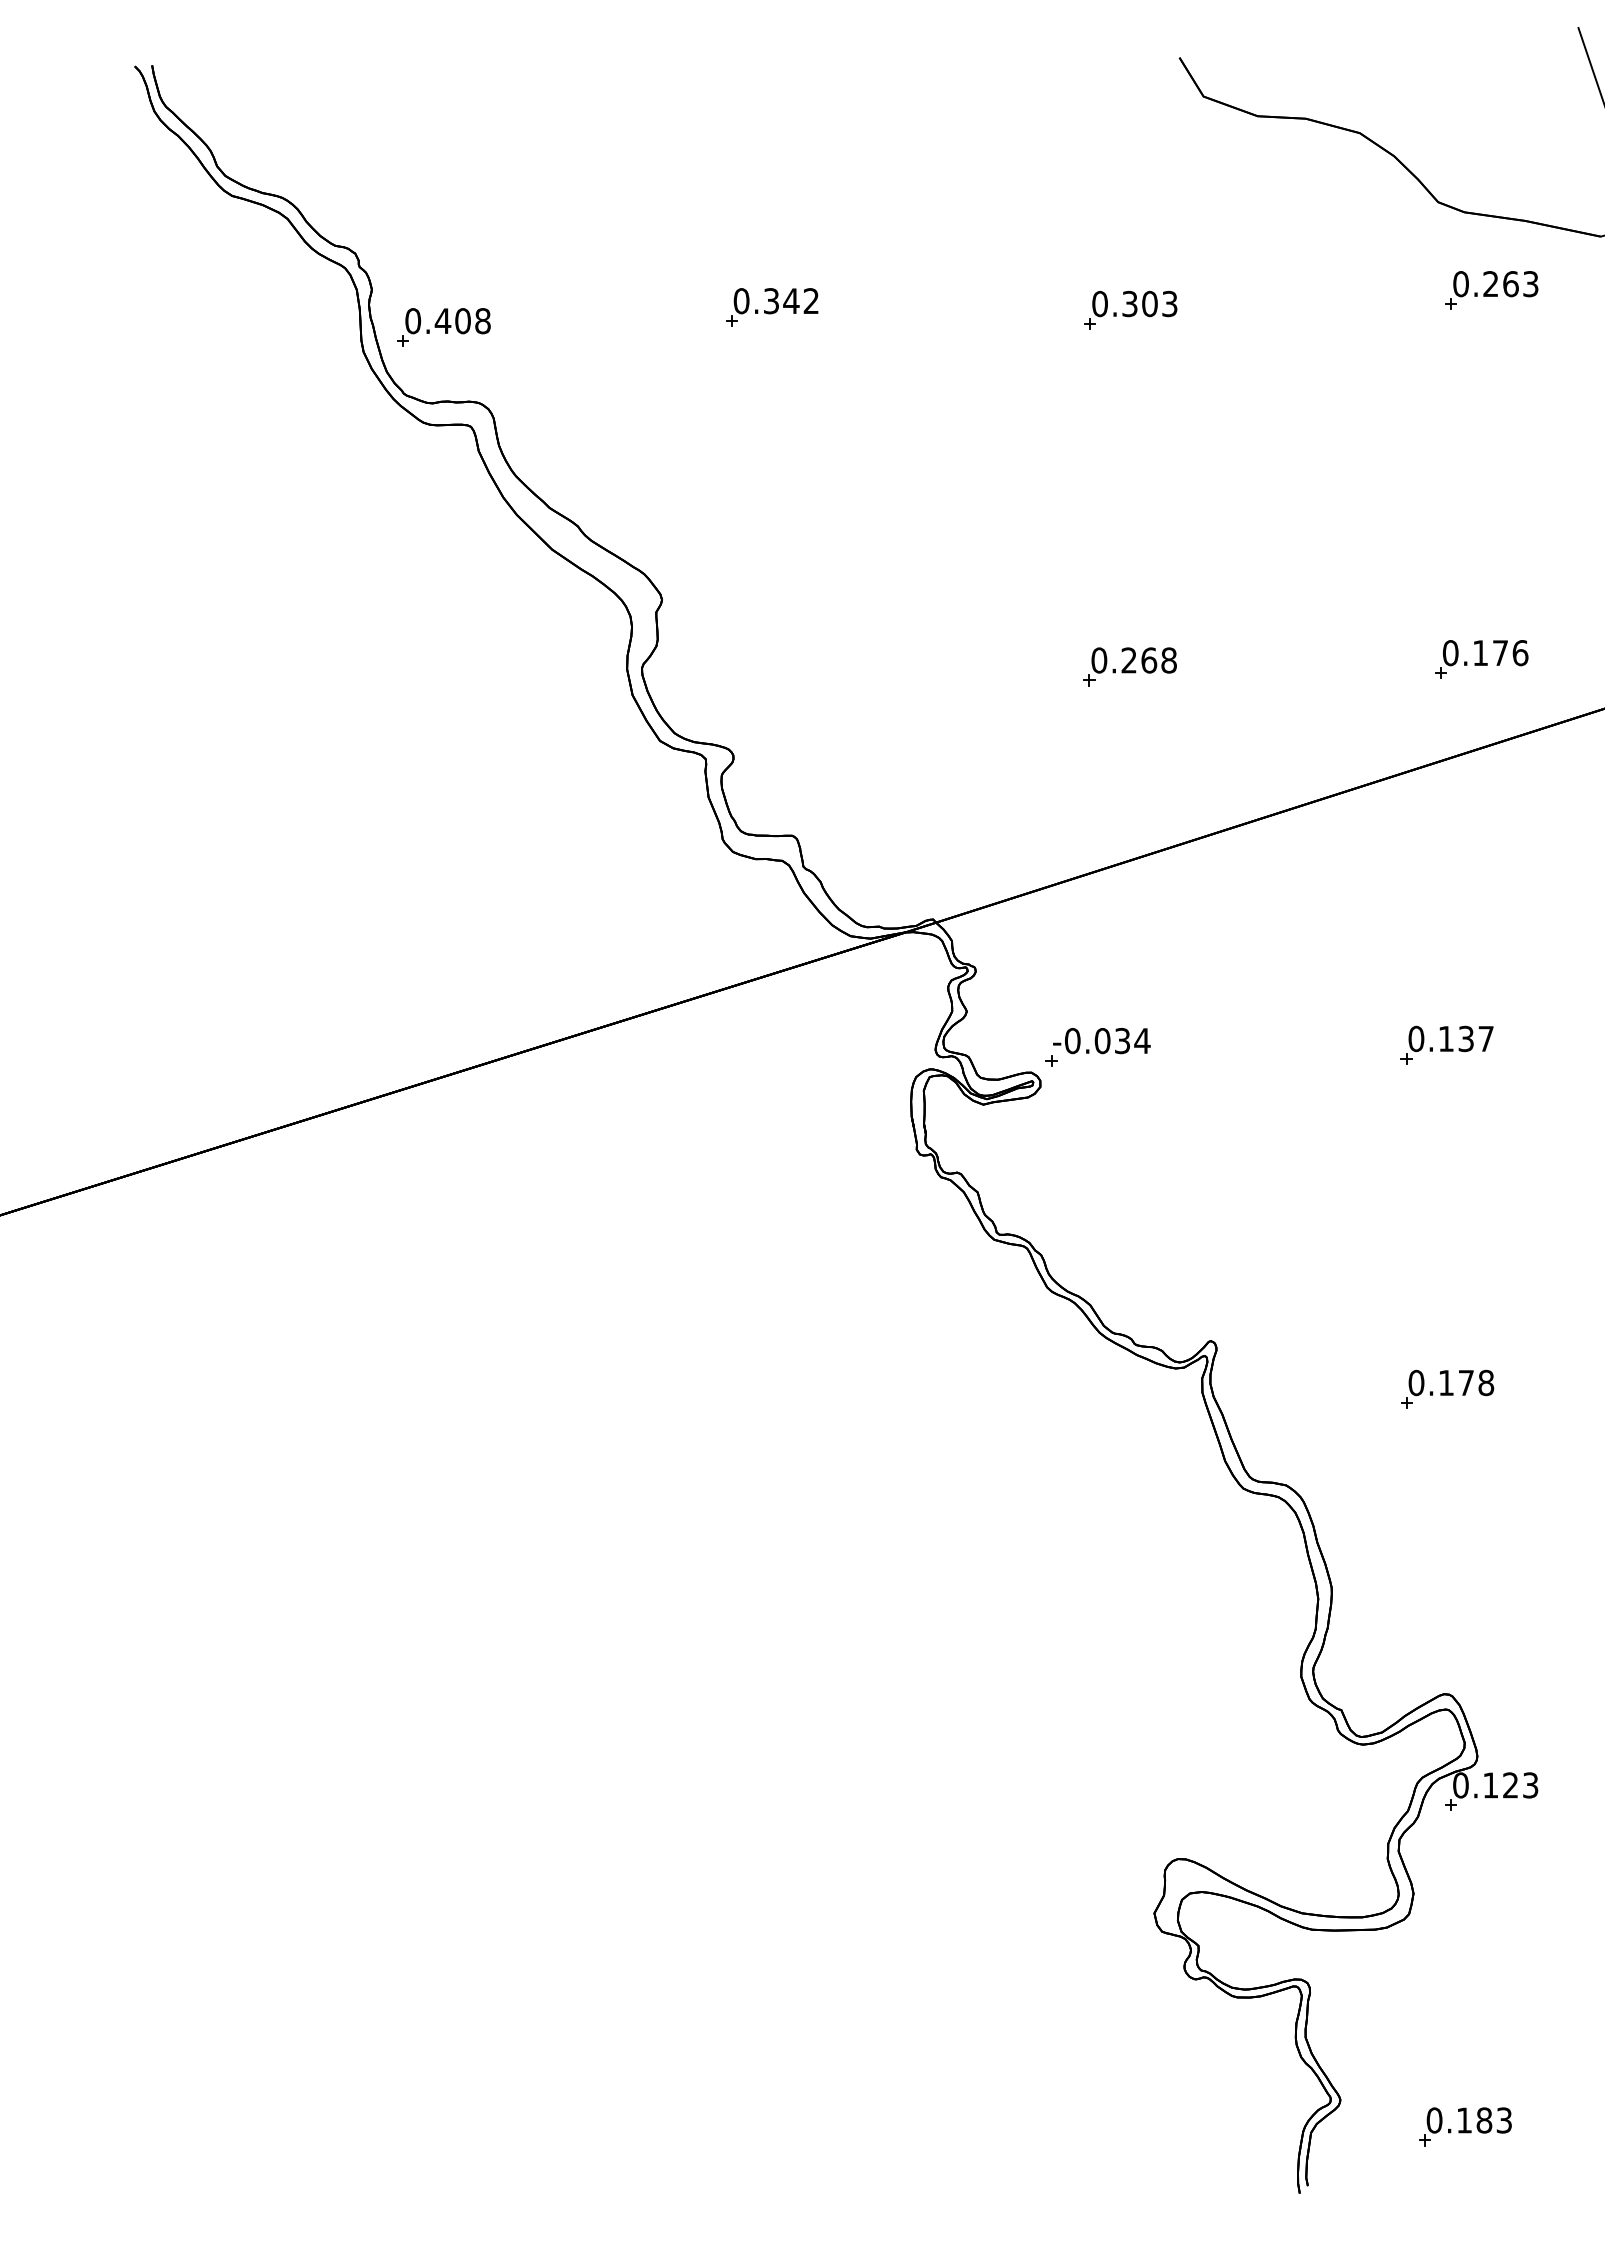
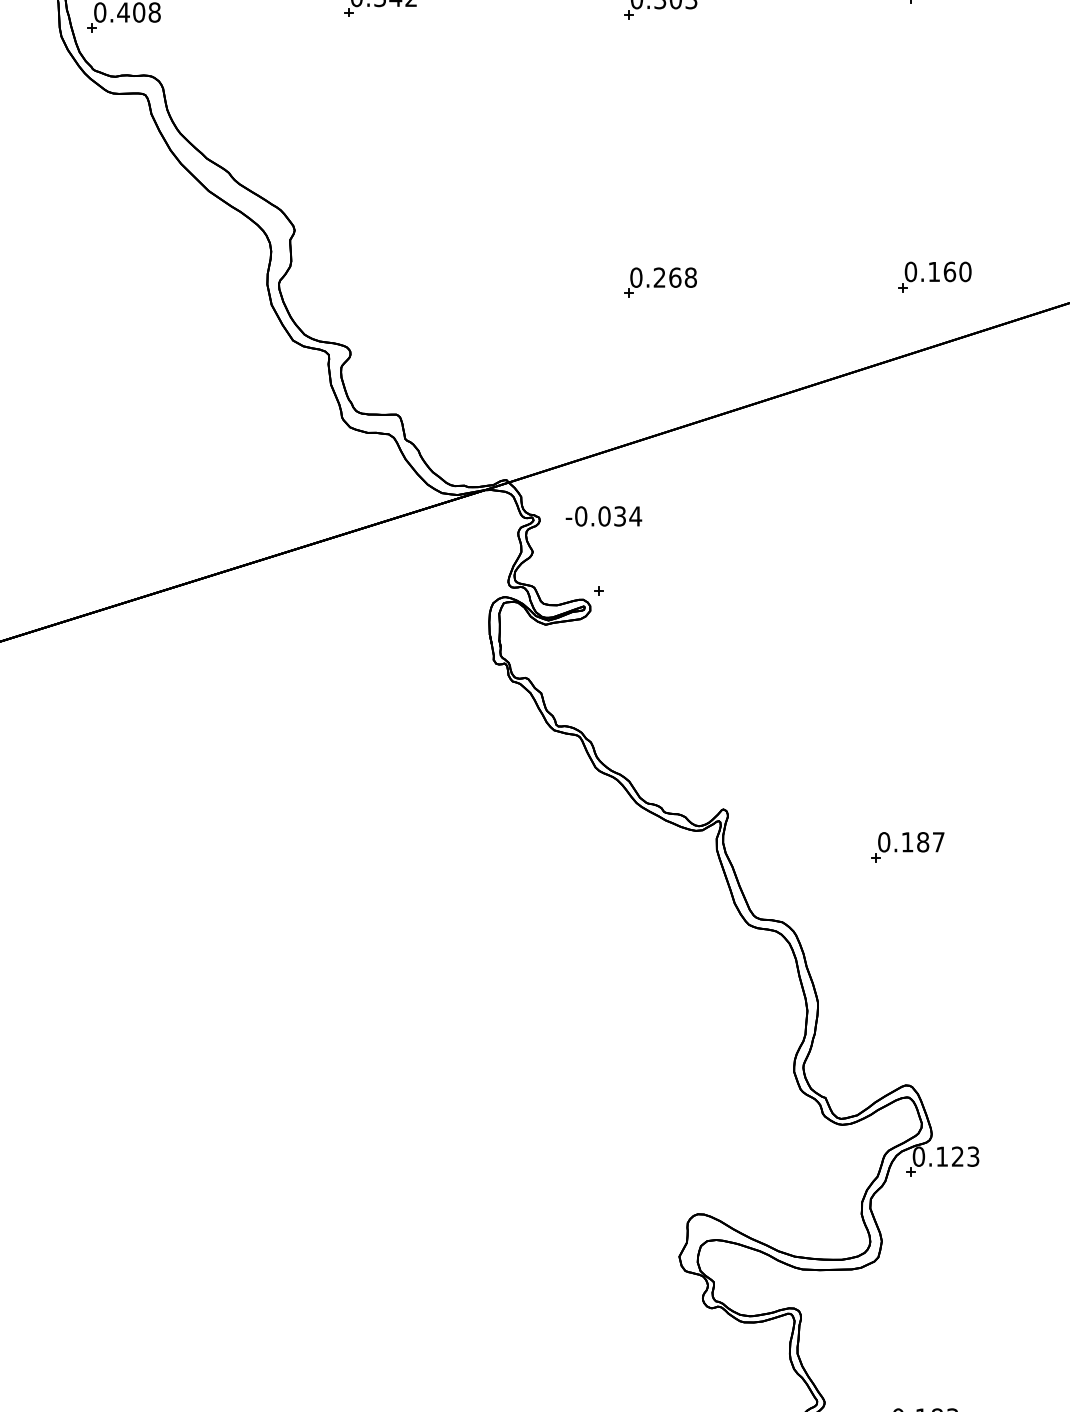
text: (1510, 653) -> (957, 272), 0.176 -> 0.160
text: (1101, 1041) -> (603, 516), moved
part: (1446, 1044) -> (907, 577), removed
text: (1476, 1382) -> (931, 841), 0.178 -> 0.187

